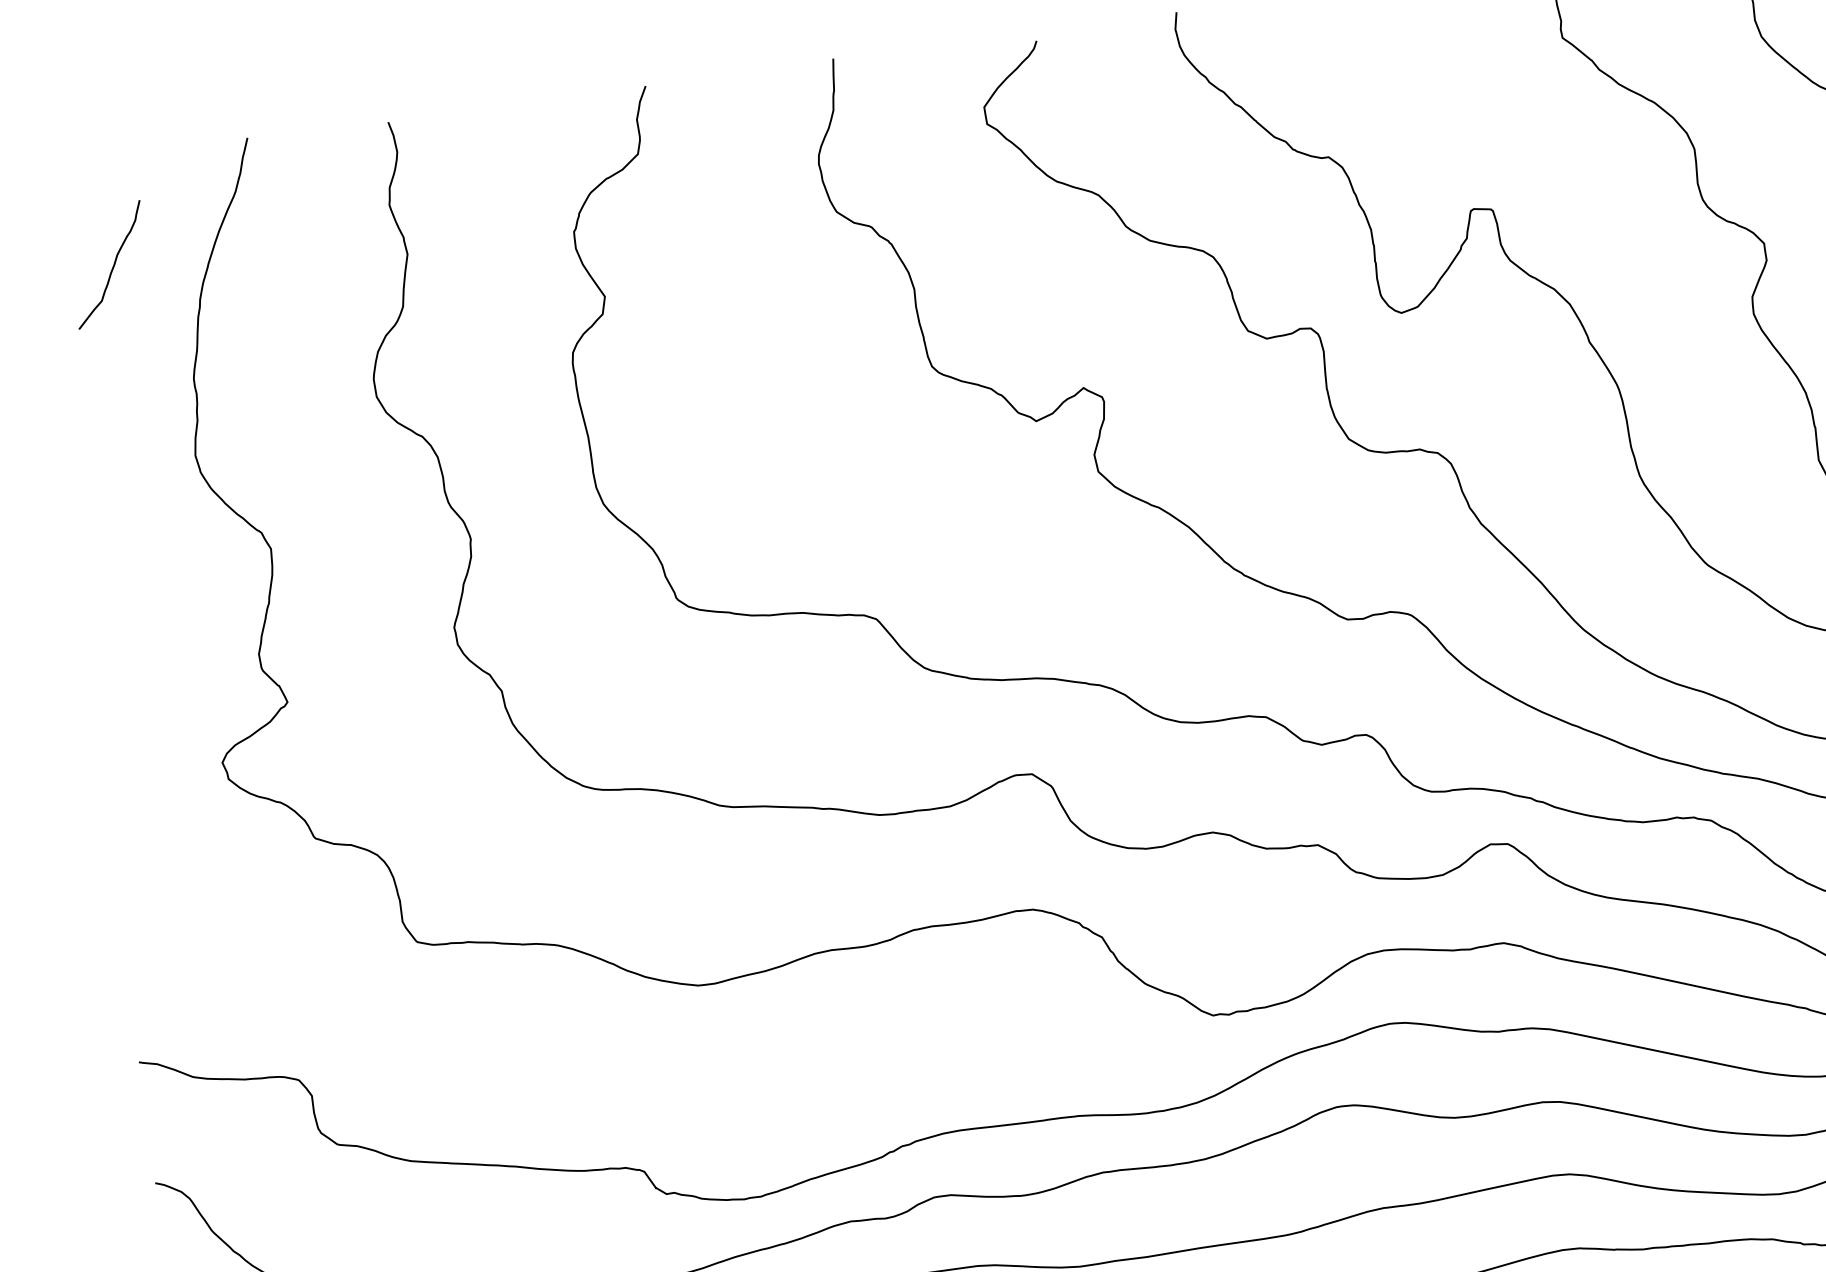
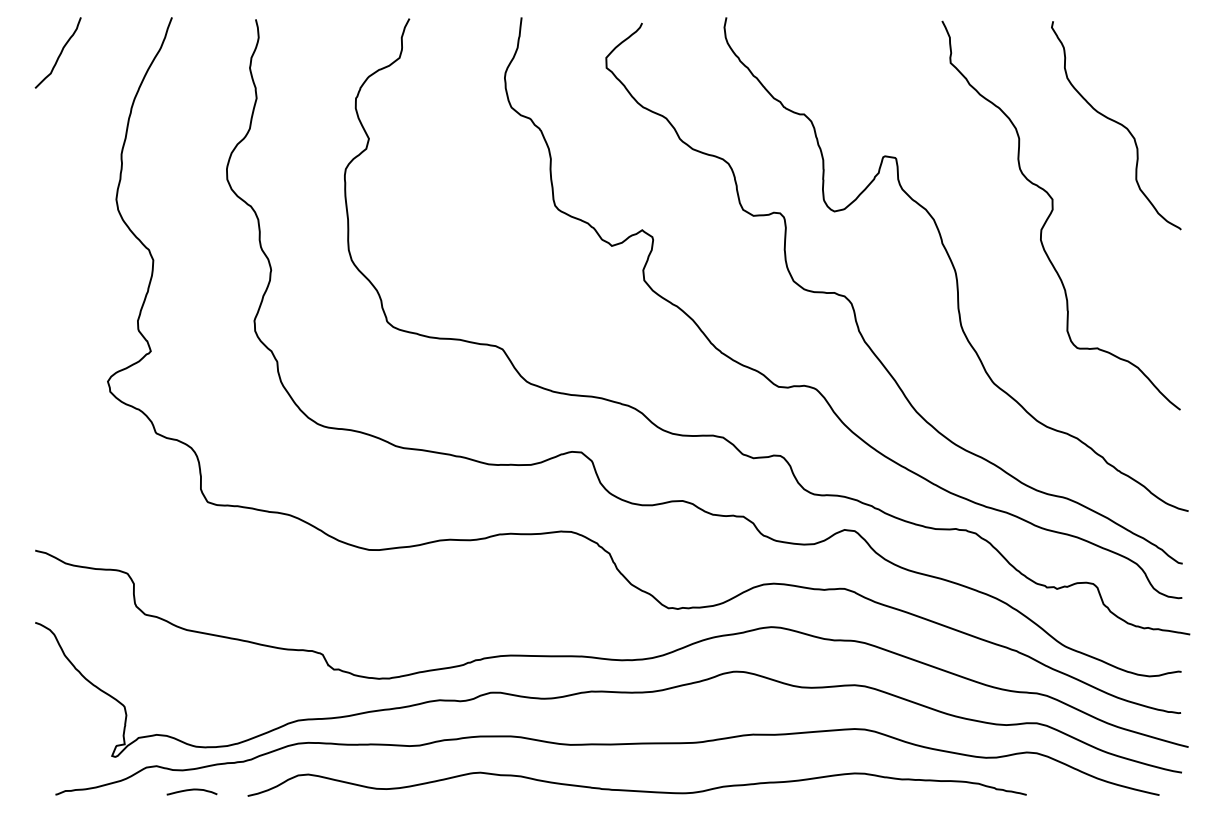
curve: (111, 265) -> (59, 53), moved

